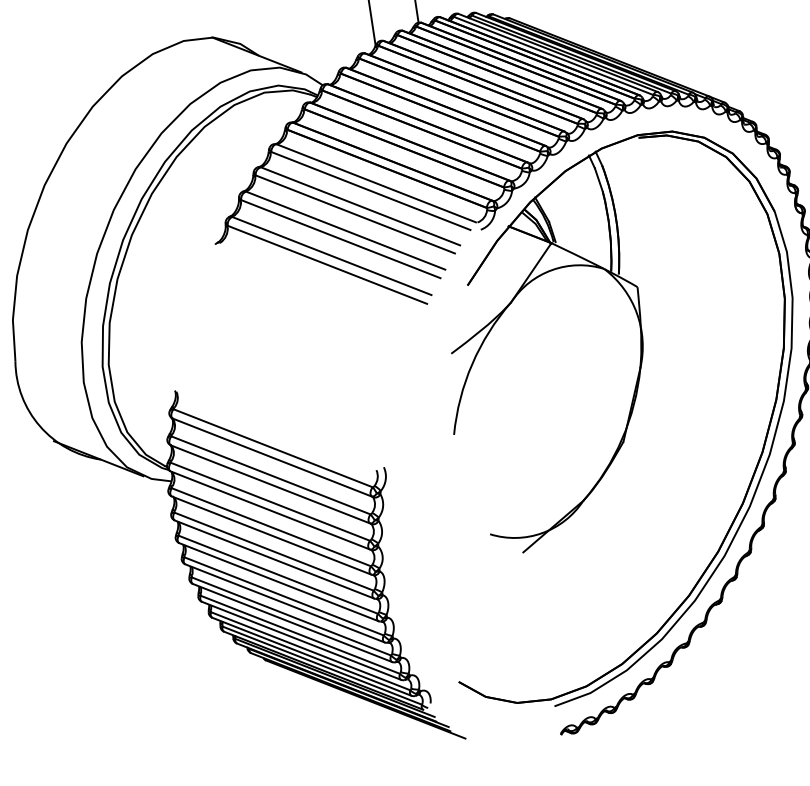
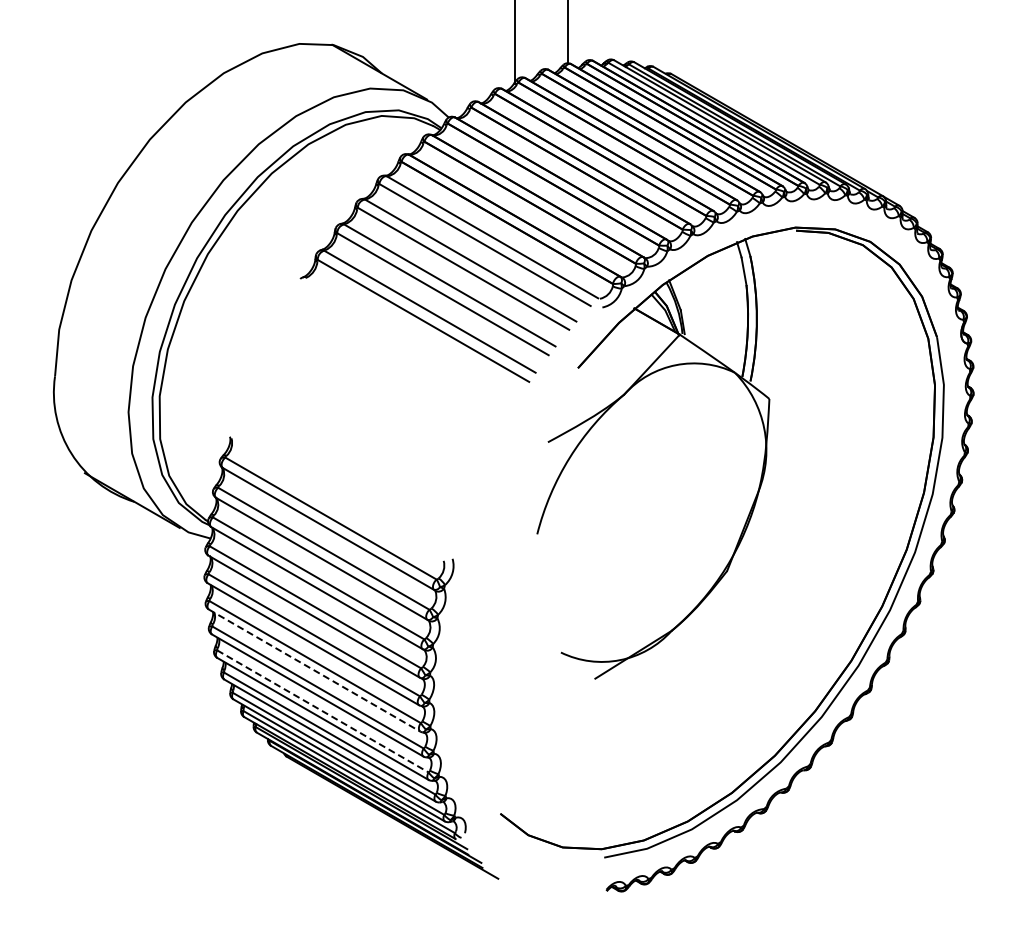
line: (278, 582) -> (314, 670), solid -> dashed
line: (292, 616) -> (323, 711), solid -> dashed

